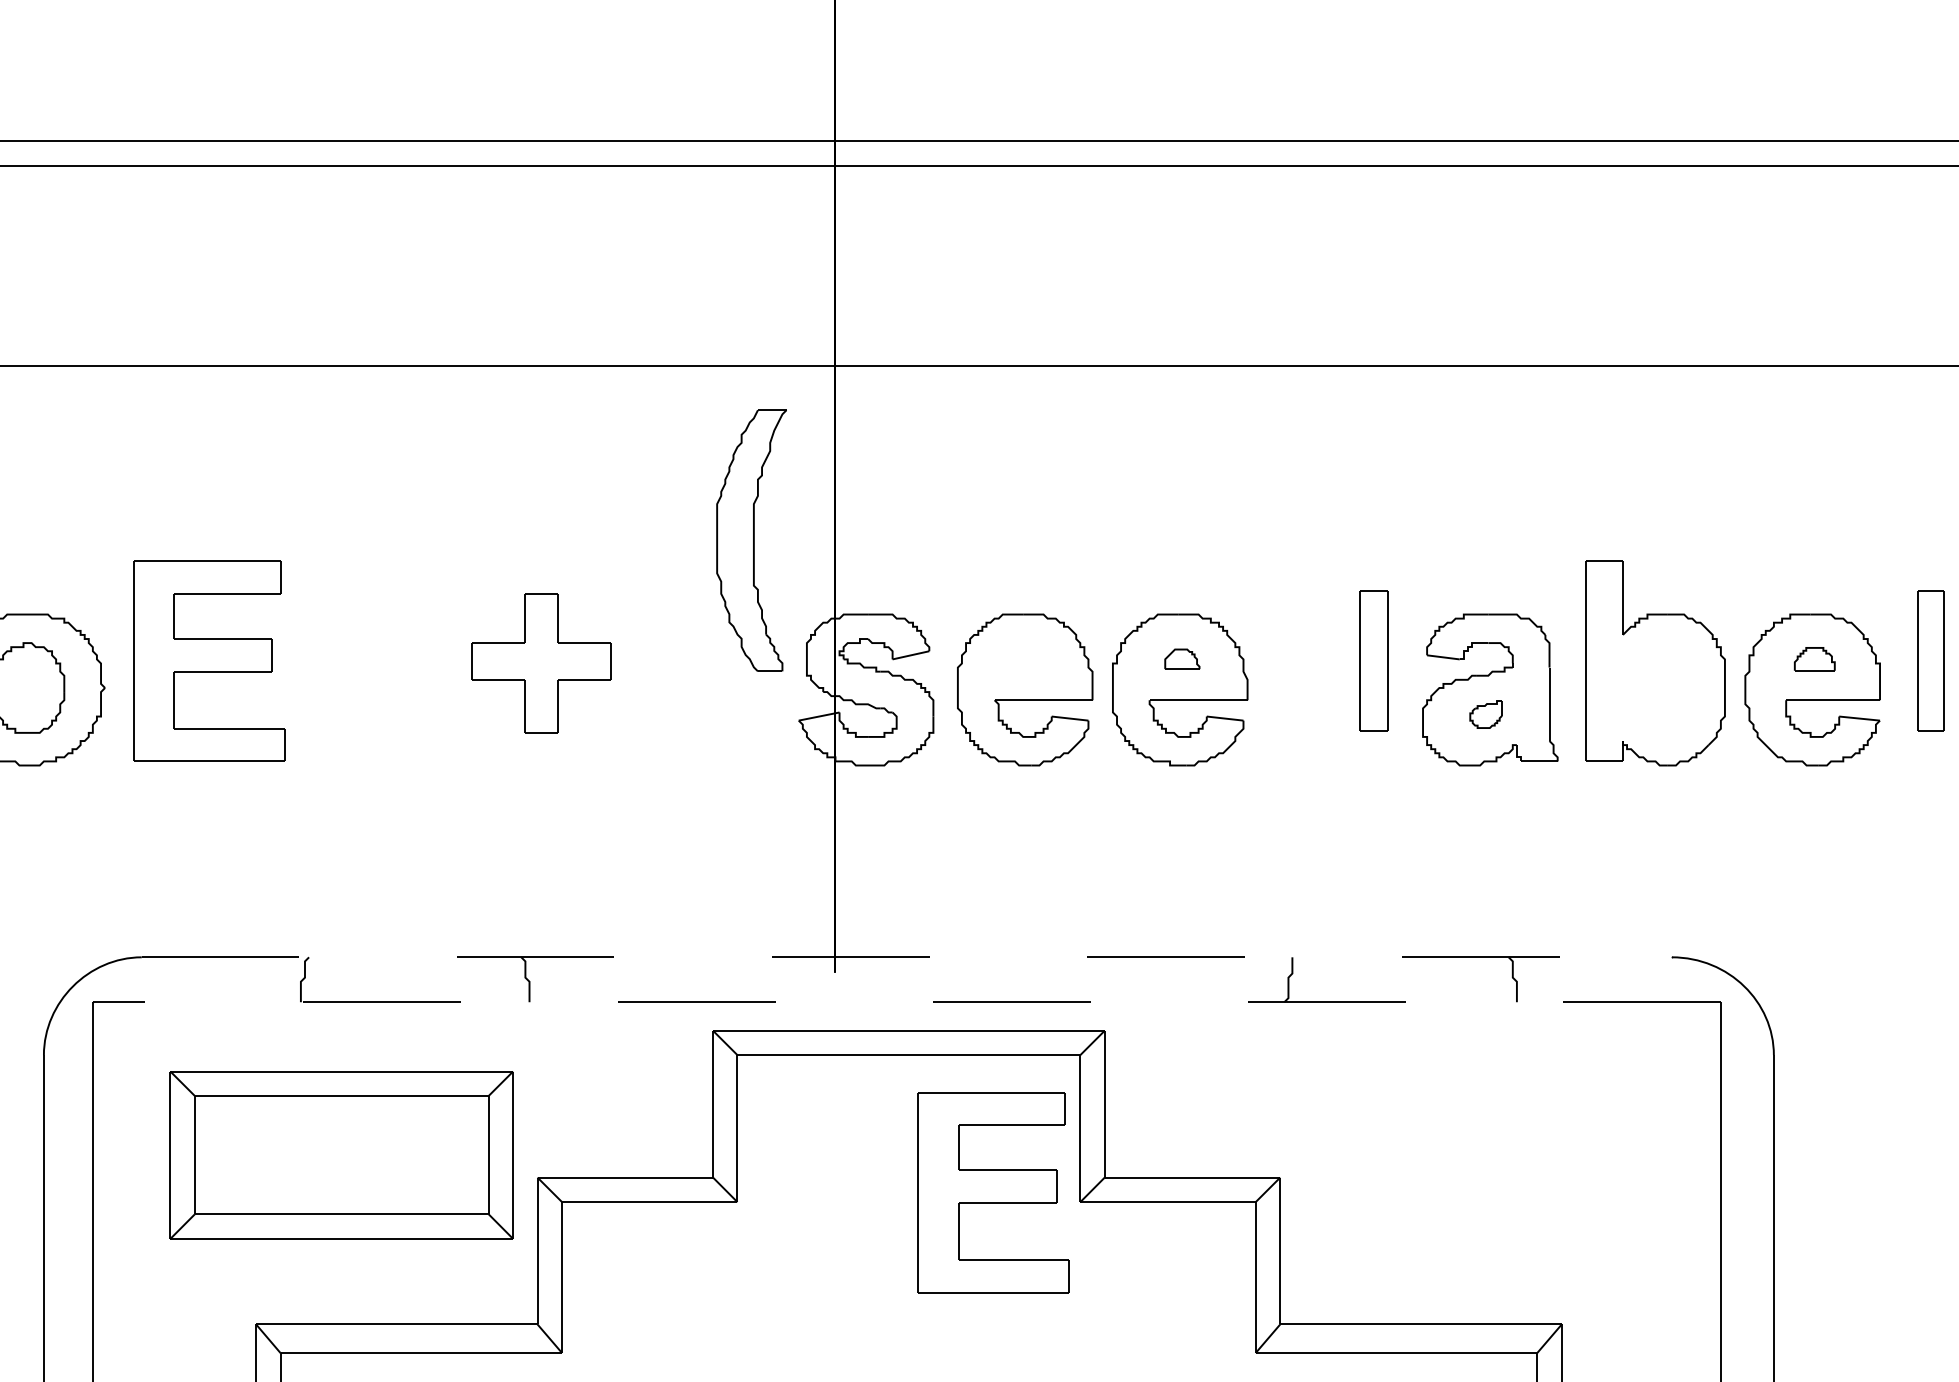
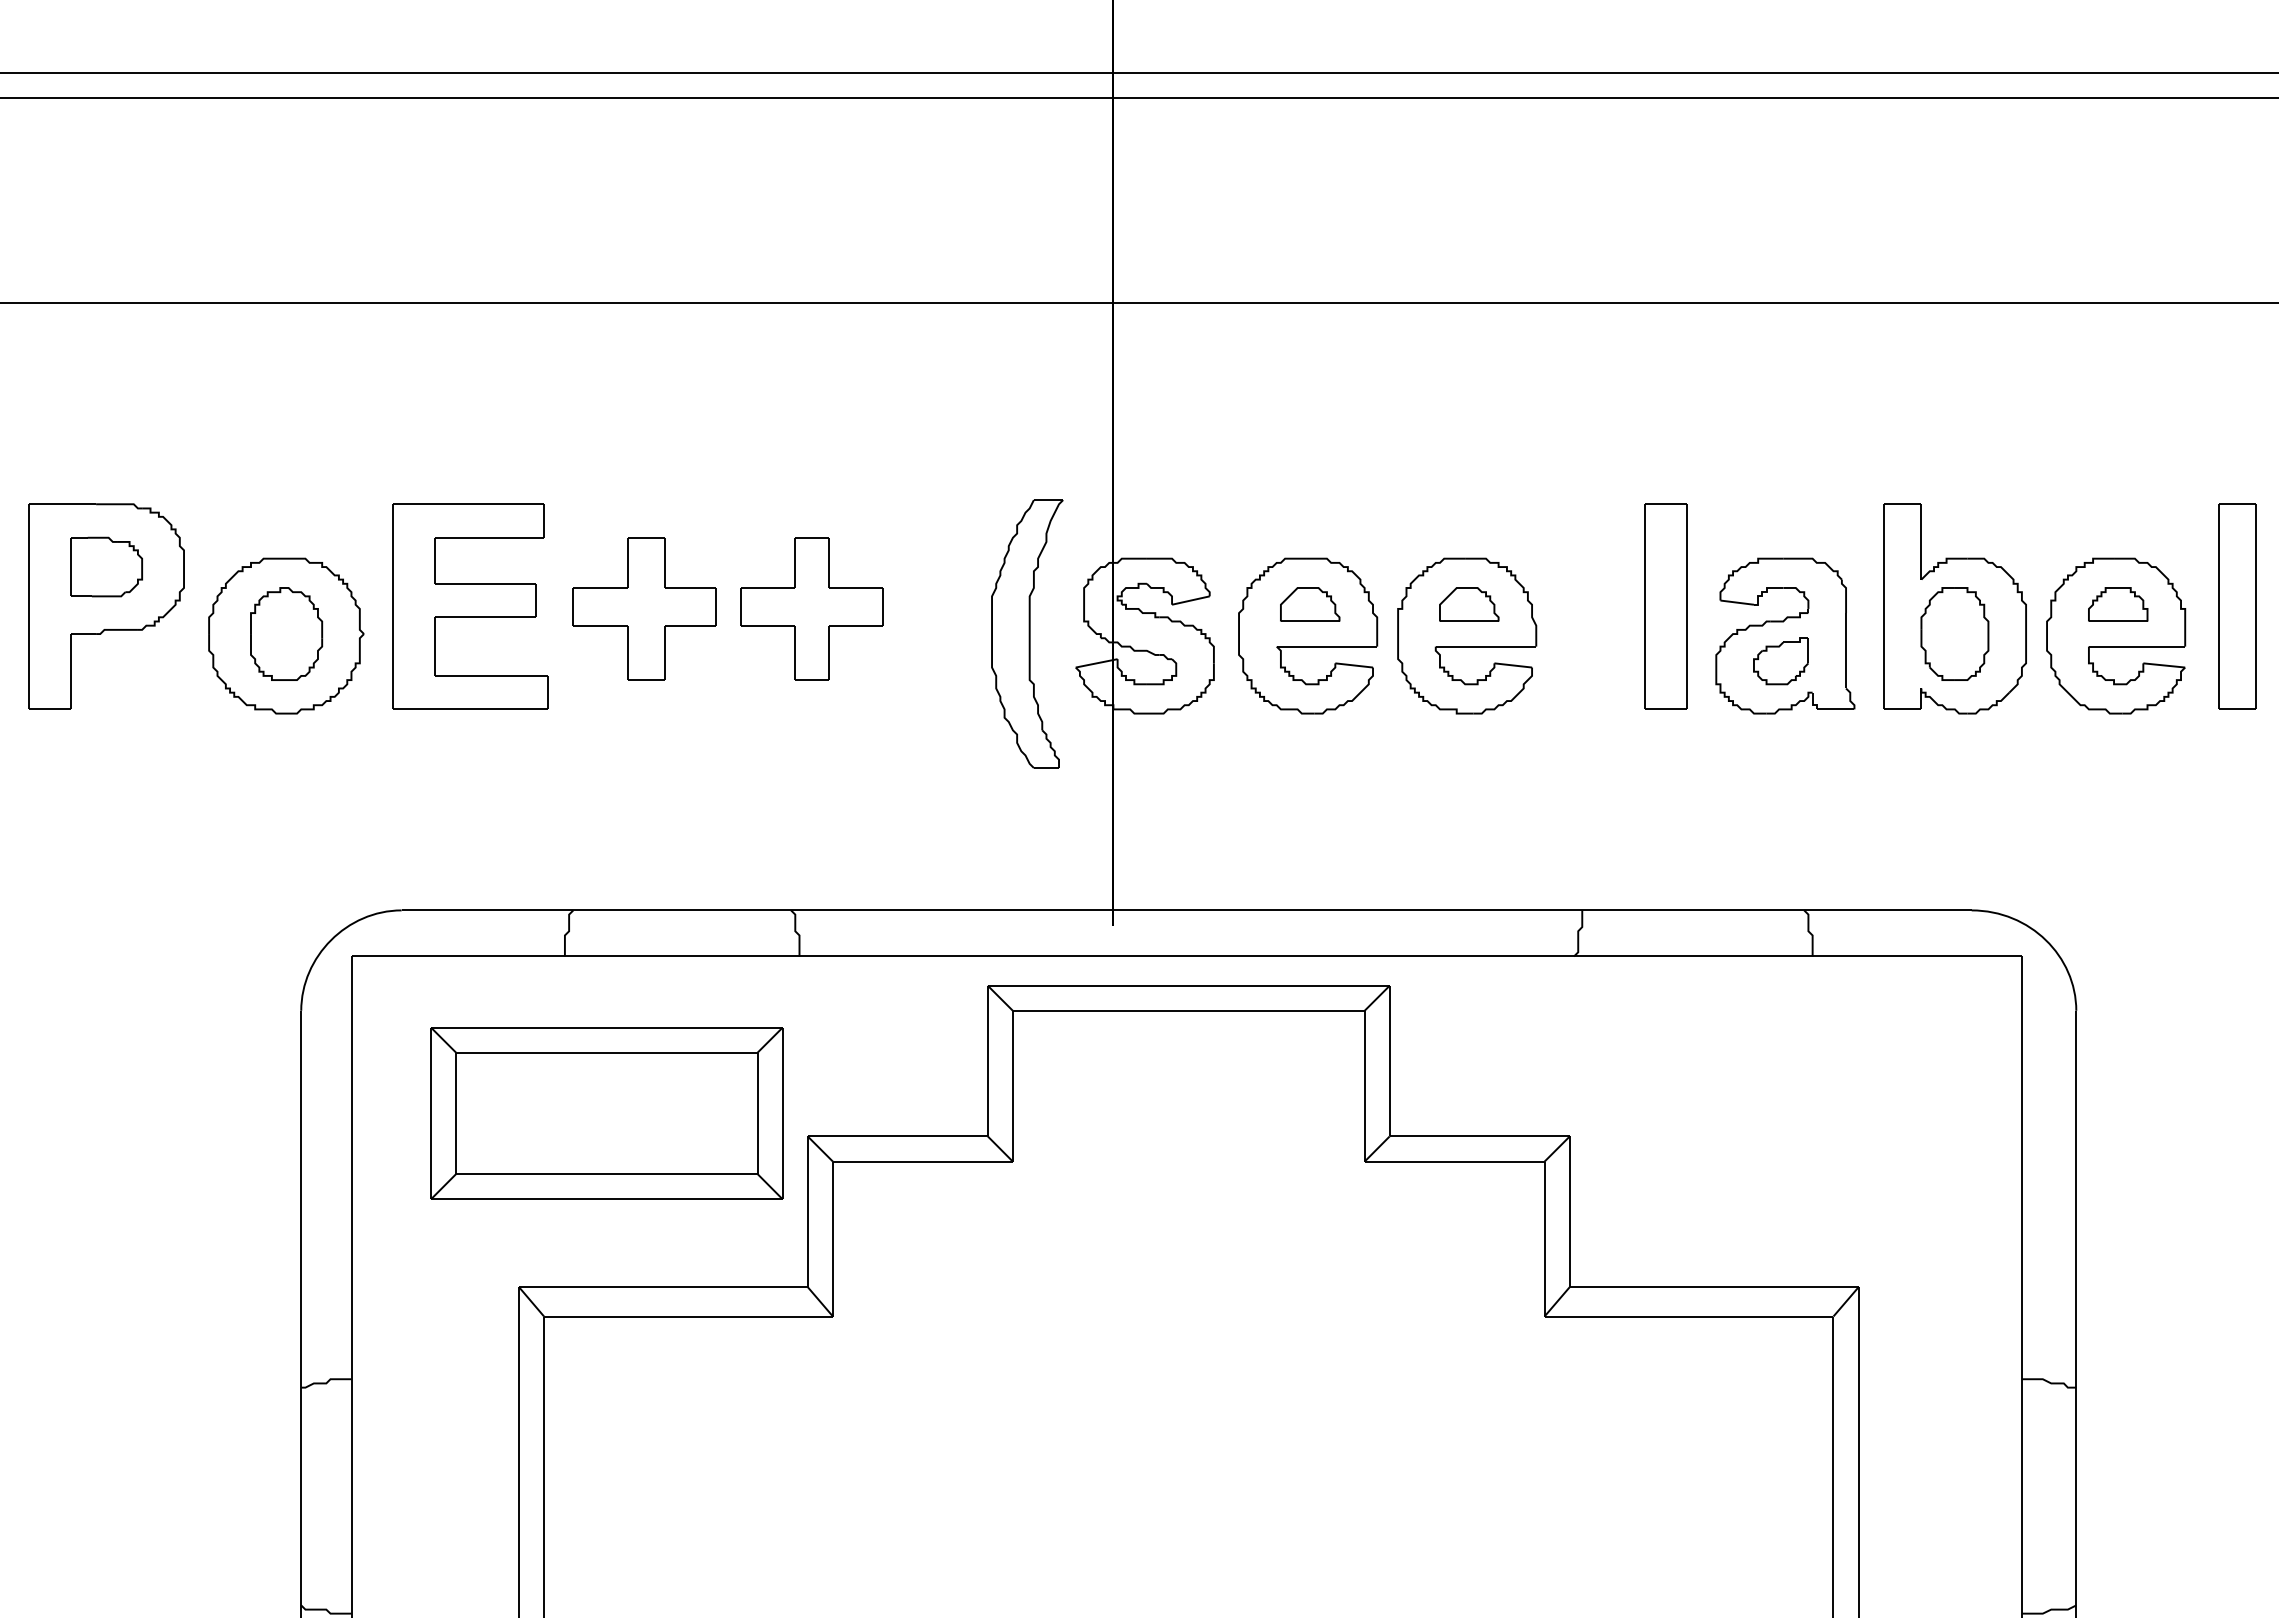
part: (751, 540) -> (1027, 633), moved
part: (1027, 659) -> (1310, 604), added
part: (1182, 659) -> (1469, 604), size x1.67
part: (1815, 659) -> (2118, 604), size x1.43
part: (1373, 661) -> (1665, 606), size x1.43
part: (1930, 661) -> (2237, 606), size x1.43
part: (378, 663) -> (644, 608), added
part: (1655, 687) -> (1954, 633), added
part: (1485, 714) -> (1780, 661), size x1.67
line: (907, 957) -> (1187, 910), dashed -> solid
line: (906, 1002) -> (1186, 956), dashed -> solid
part: (993, 1192) -> (1275, 1151), removed

